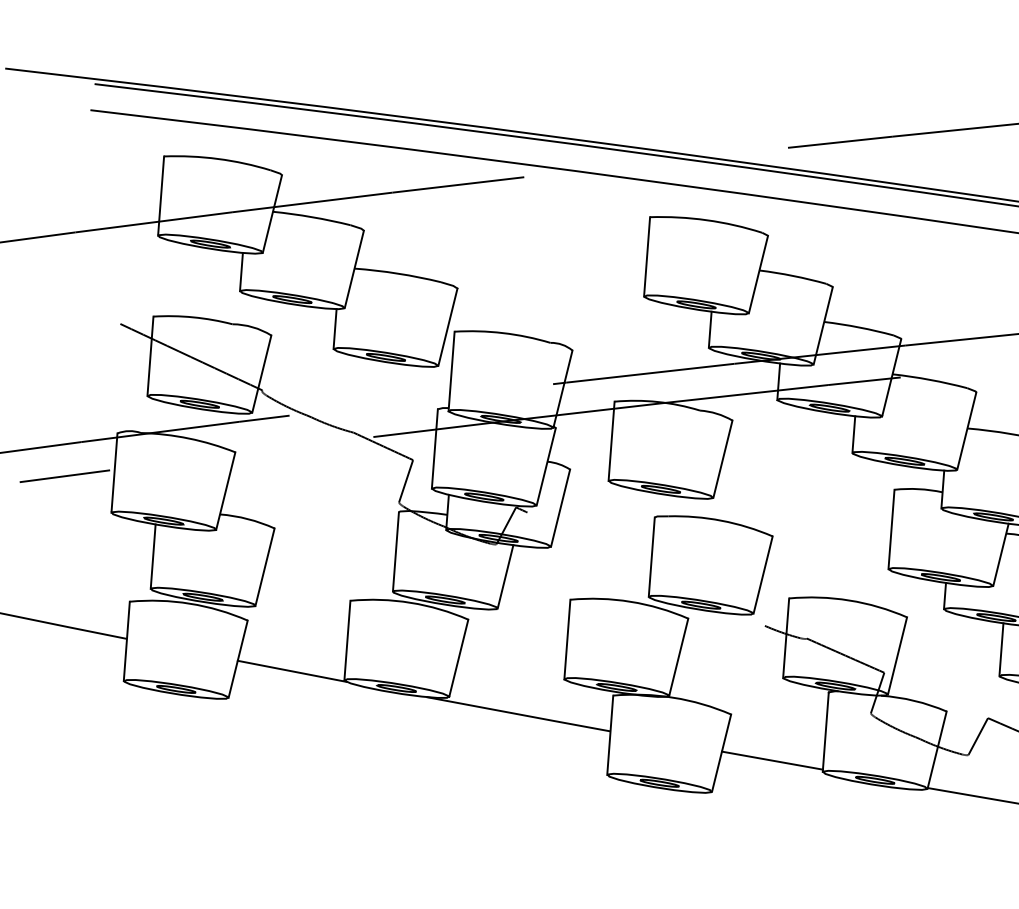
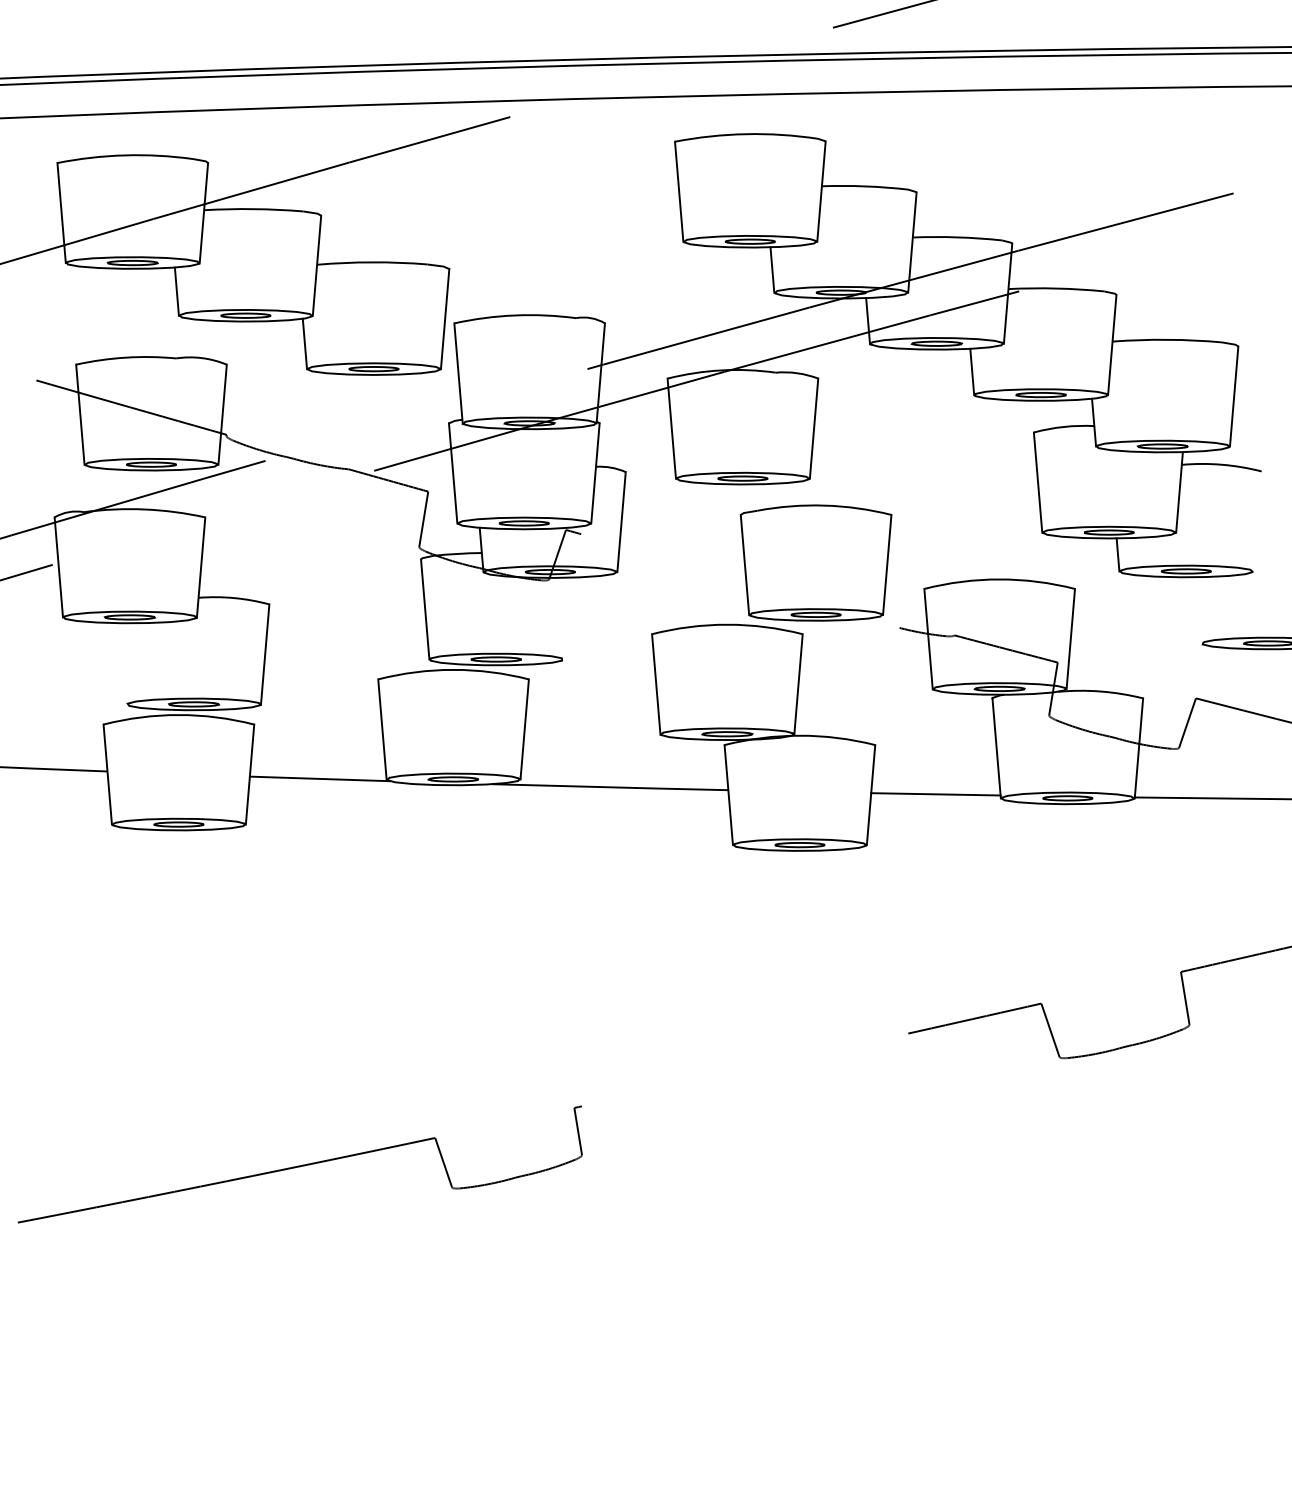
line: (153, 556) -> (123, 663), removed
line: (505, 576) -> (566, 618), removed
line: (1001, 649) -> (1198, 610), removed

